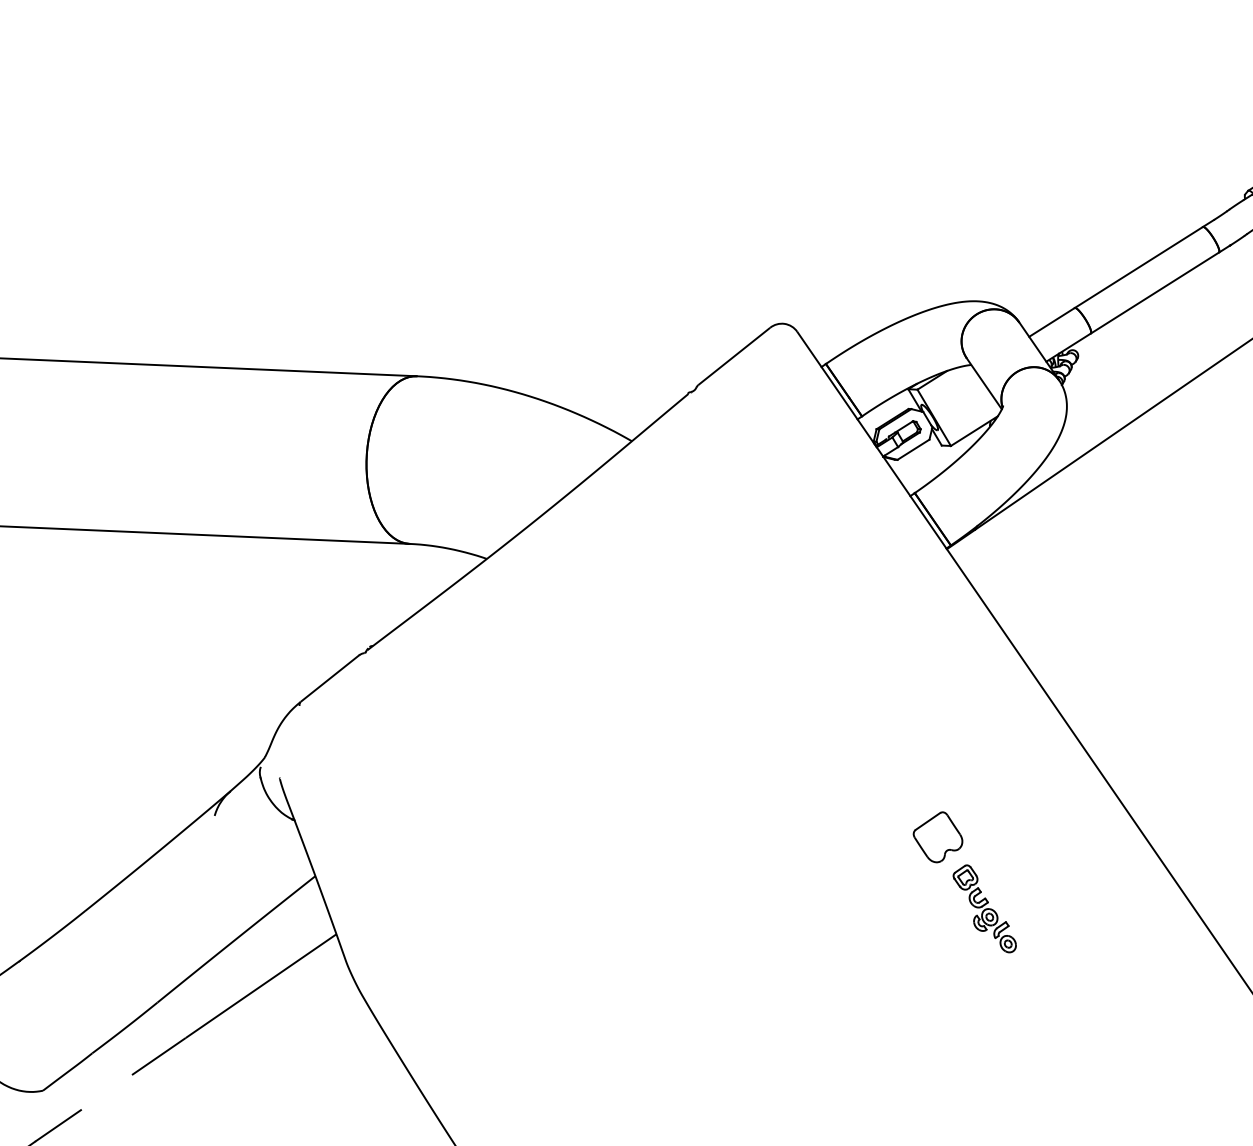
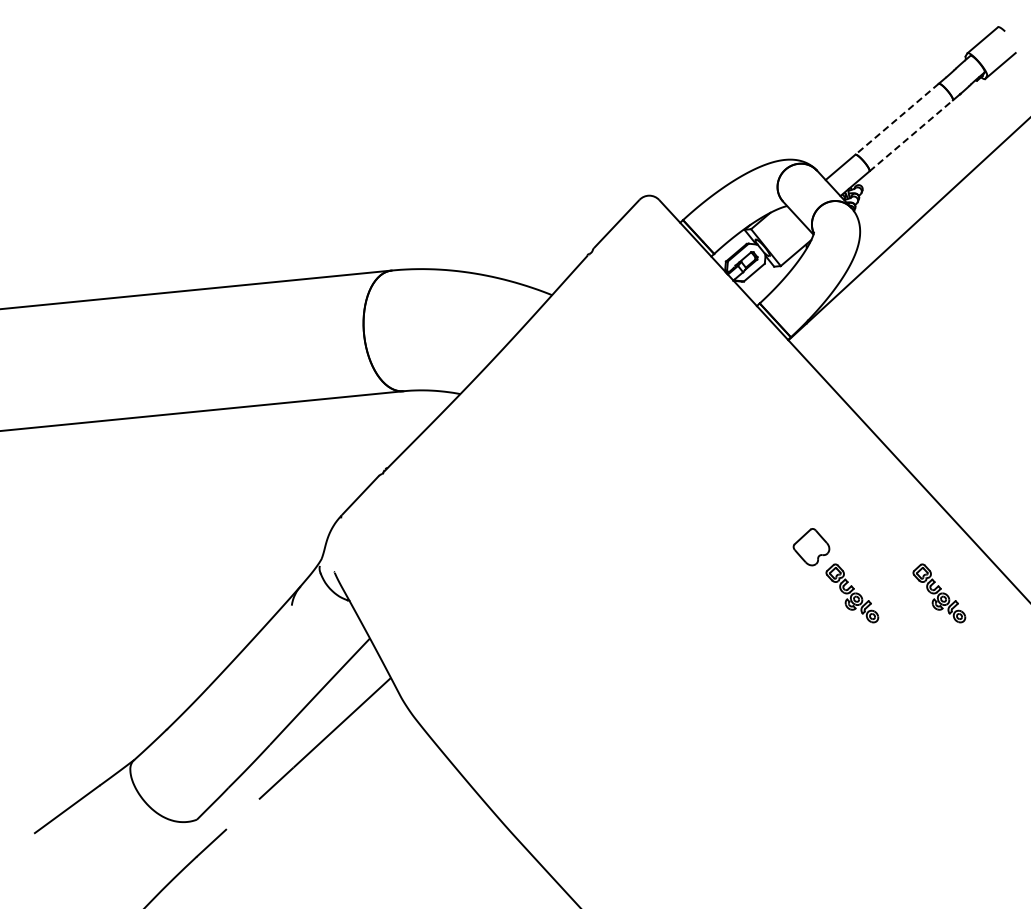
line: (1139, 267) -> (897, 119), solid -> dashed
line: (1155, 292) -> (911, 135), solid -> dashed
part: (1104, 925) -> (939, 593), added

